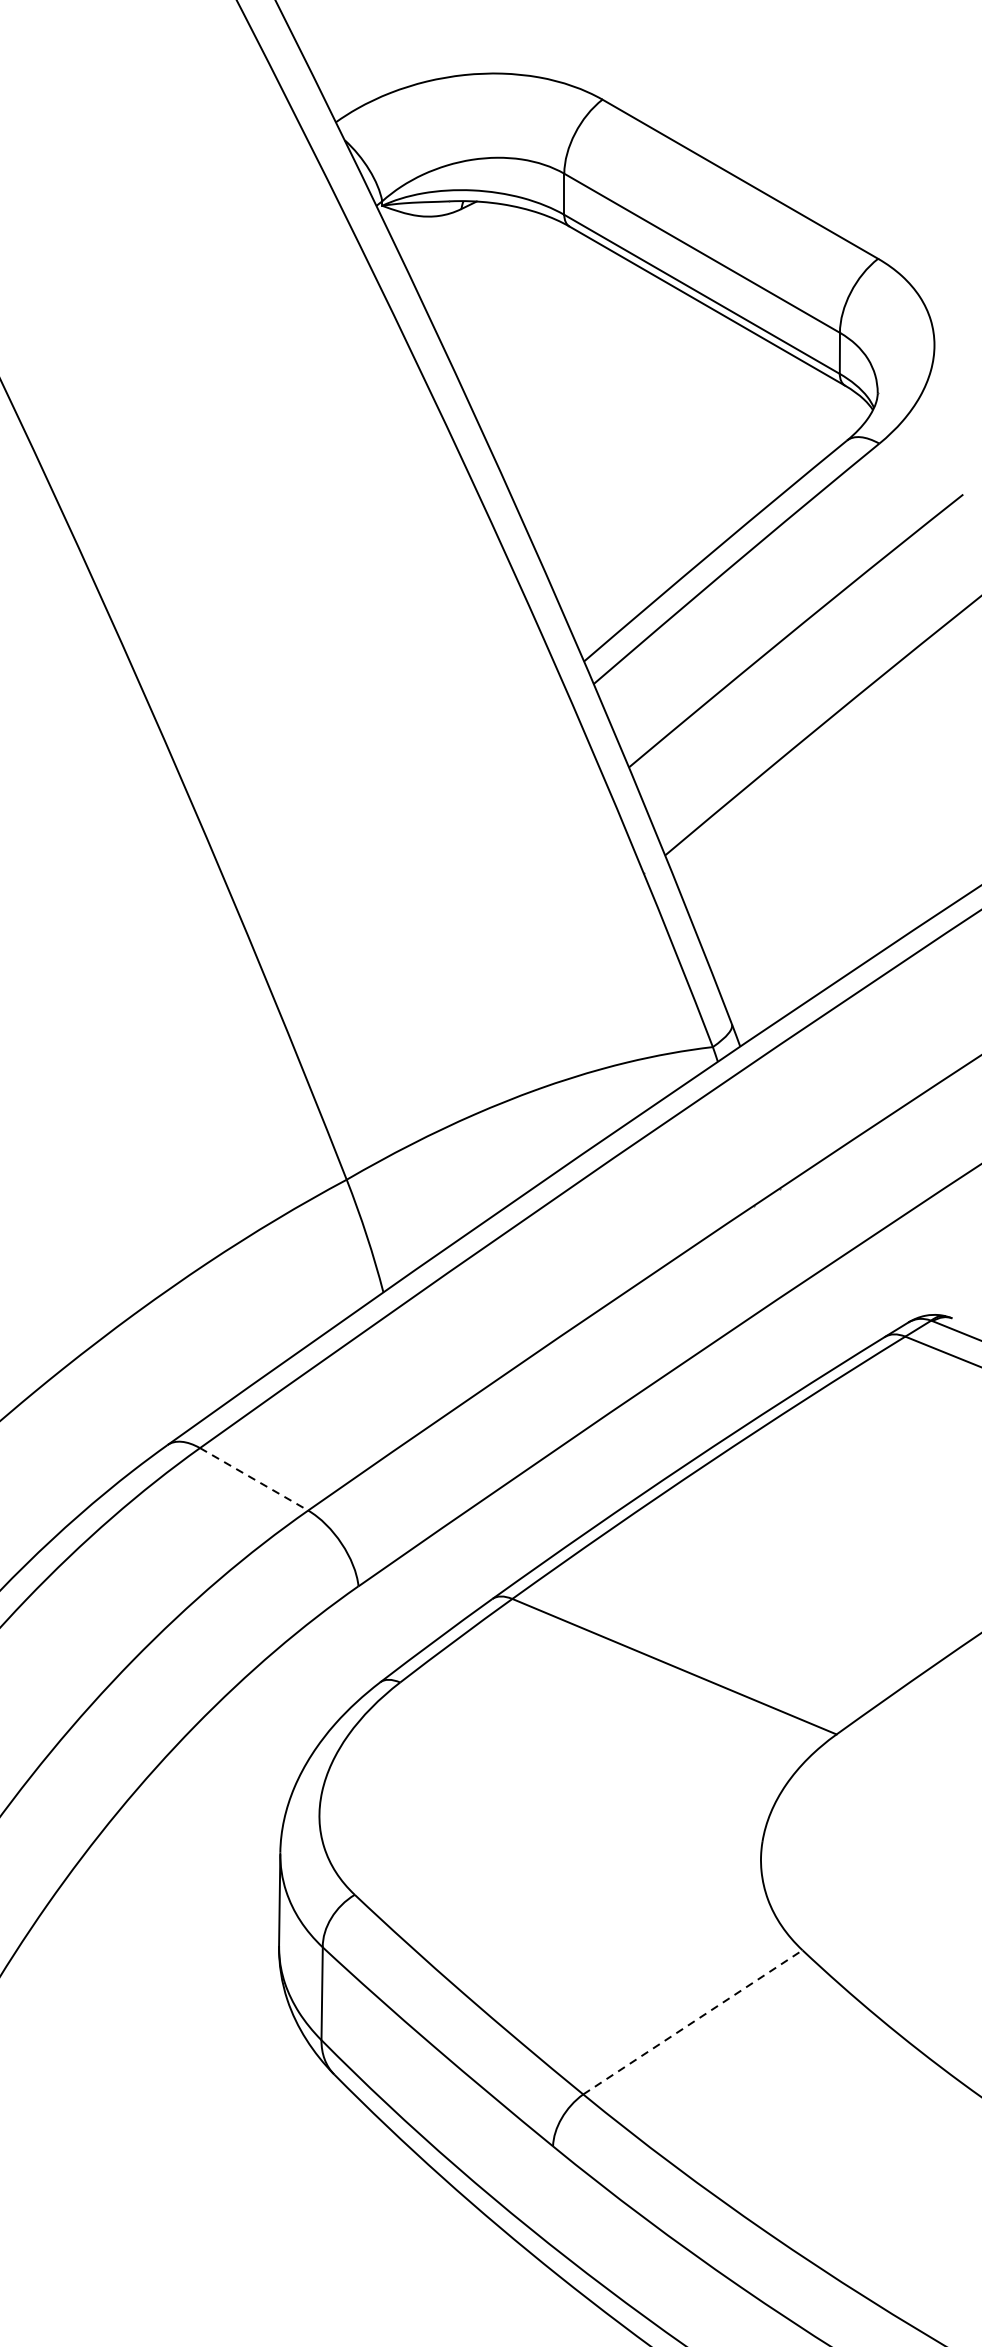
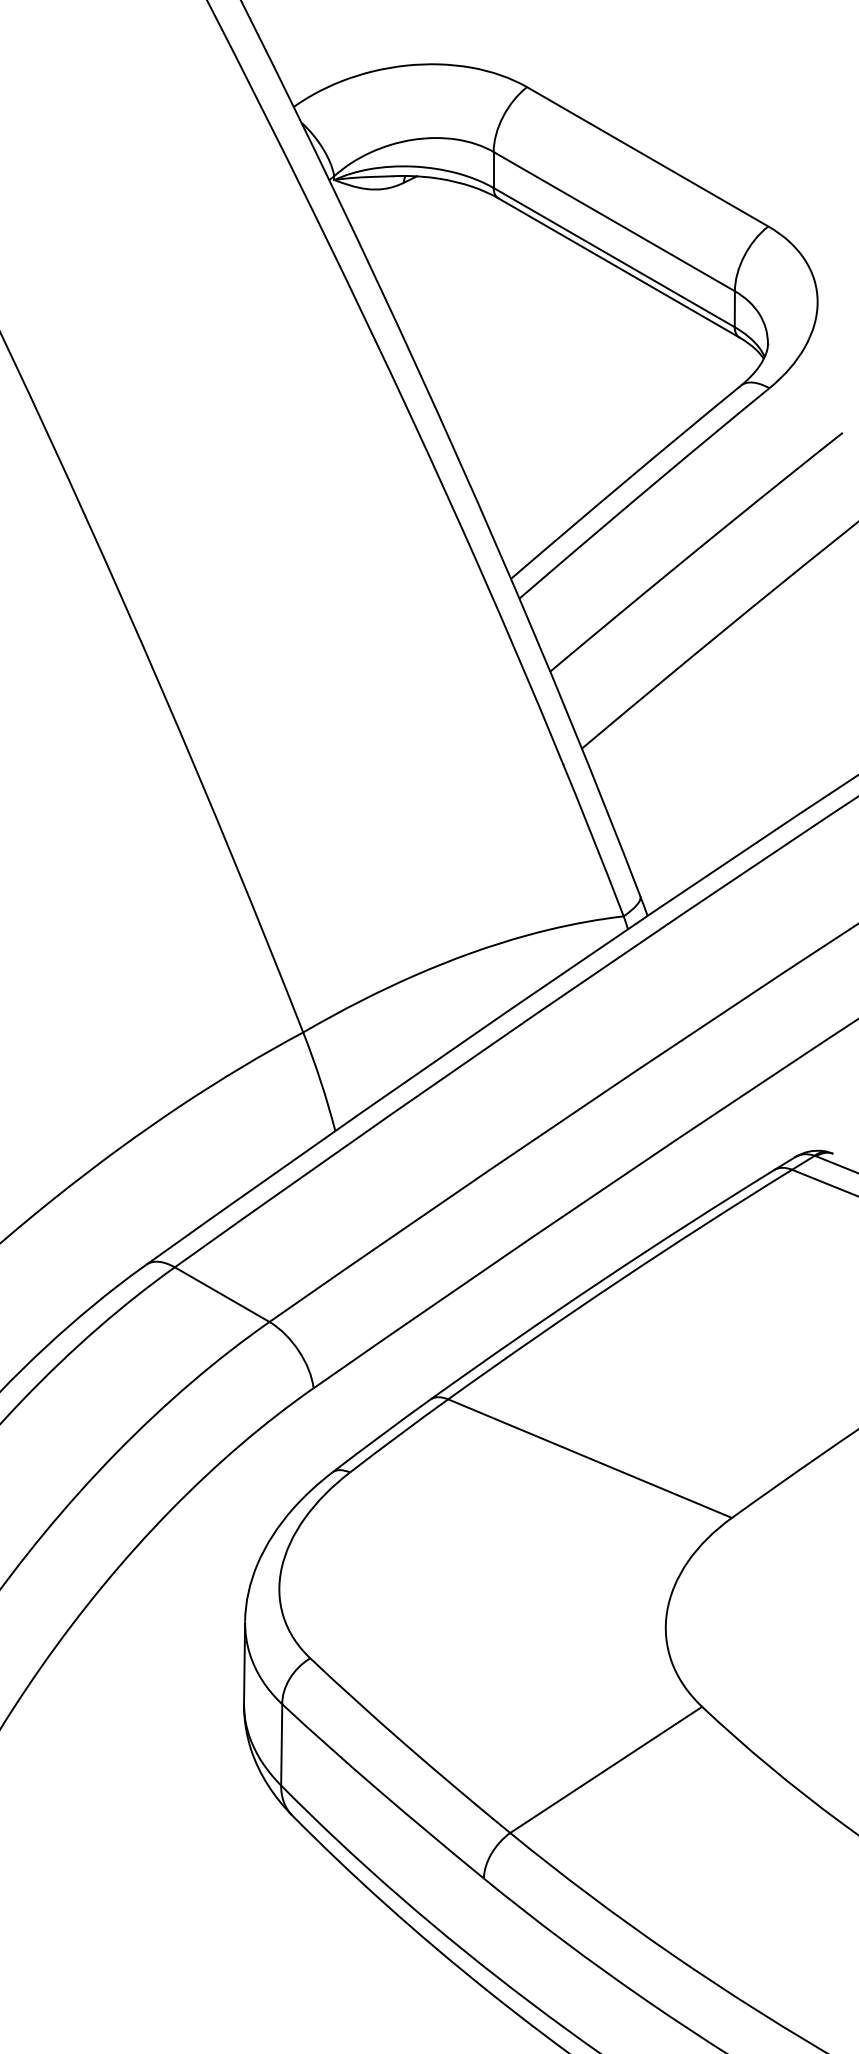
line: (254, 1479) -> (222, 1294), dashed -> solid
line: (693, 2021) -> (606, 1769), dashed -> solid

